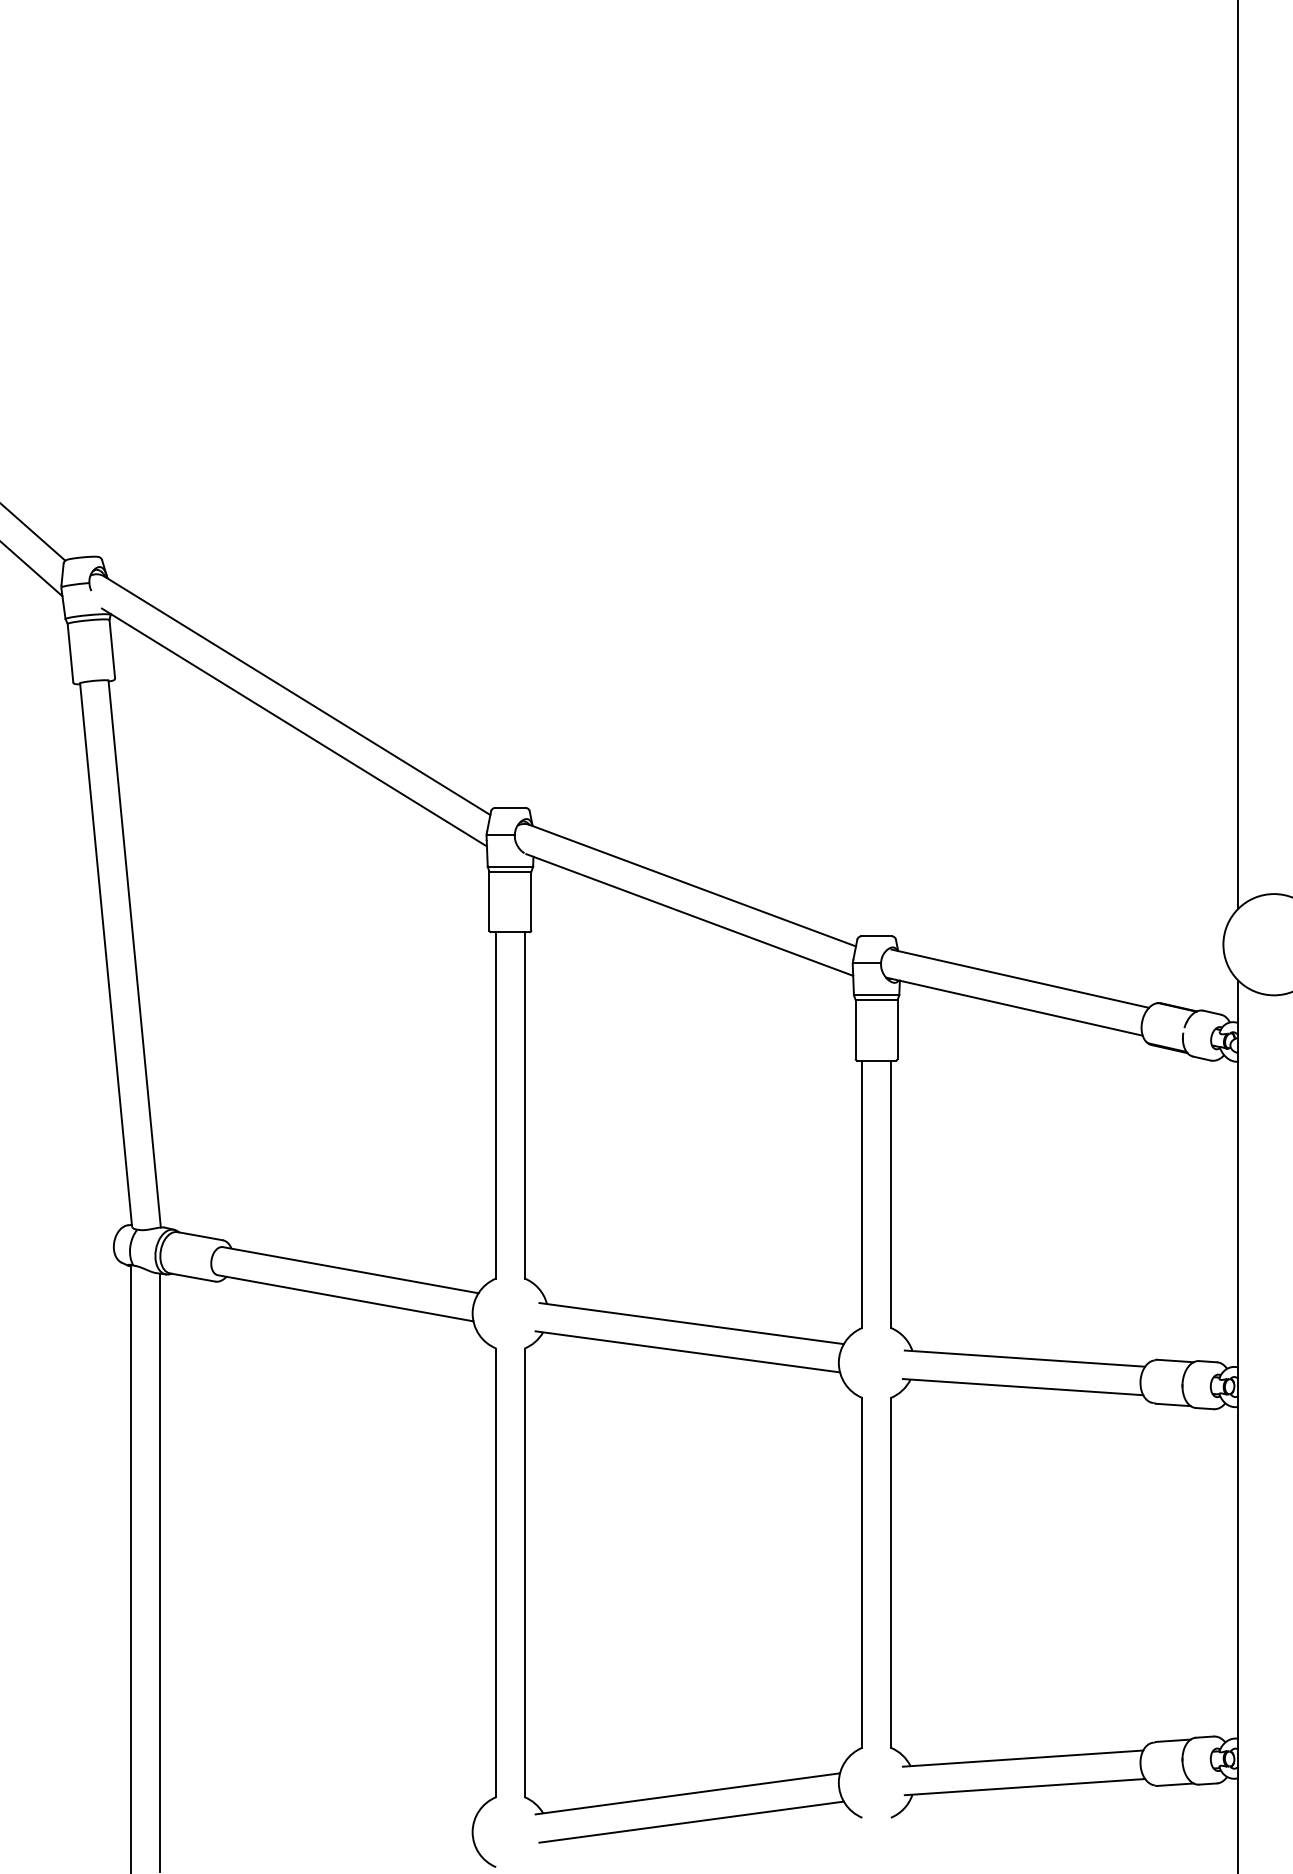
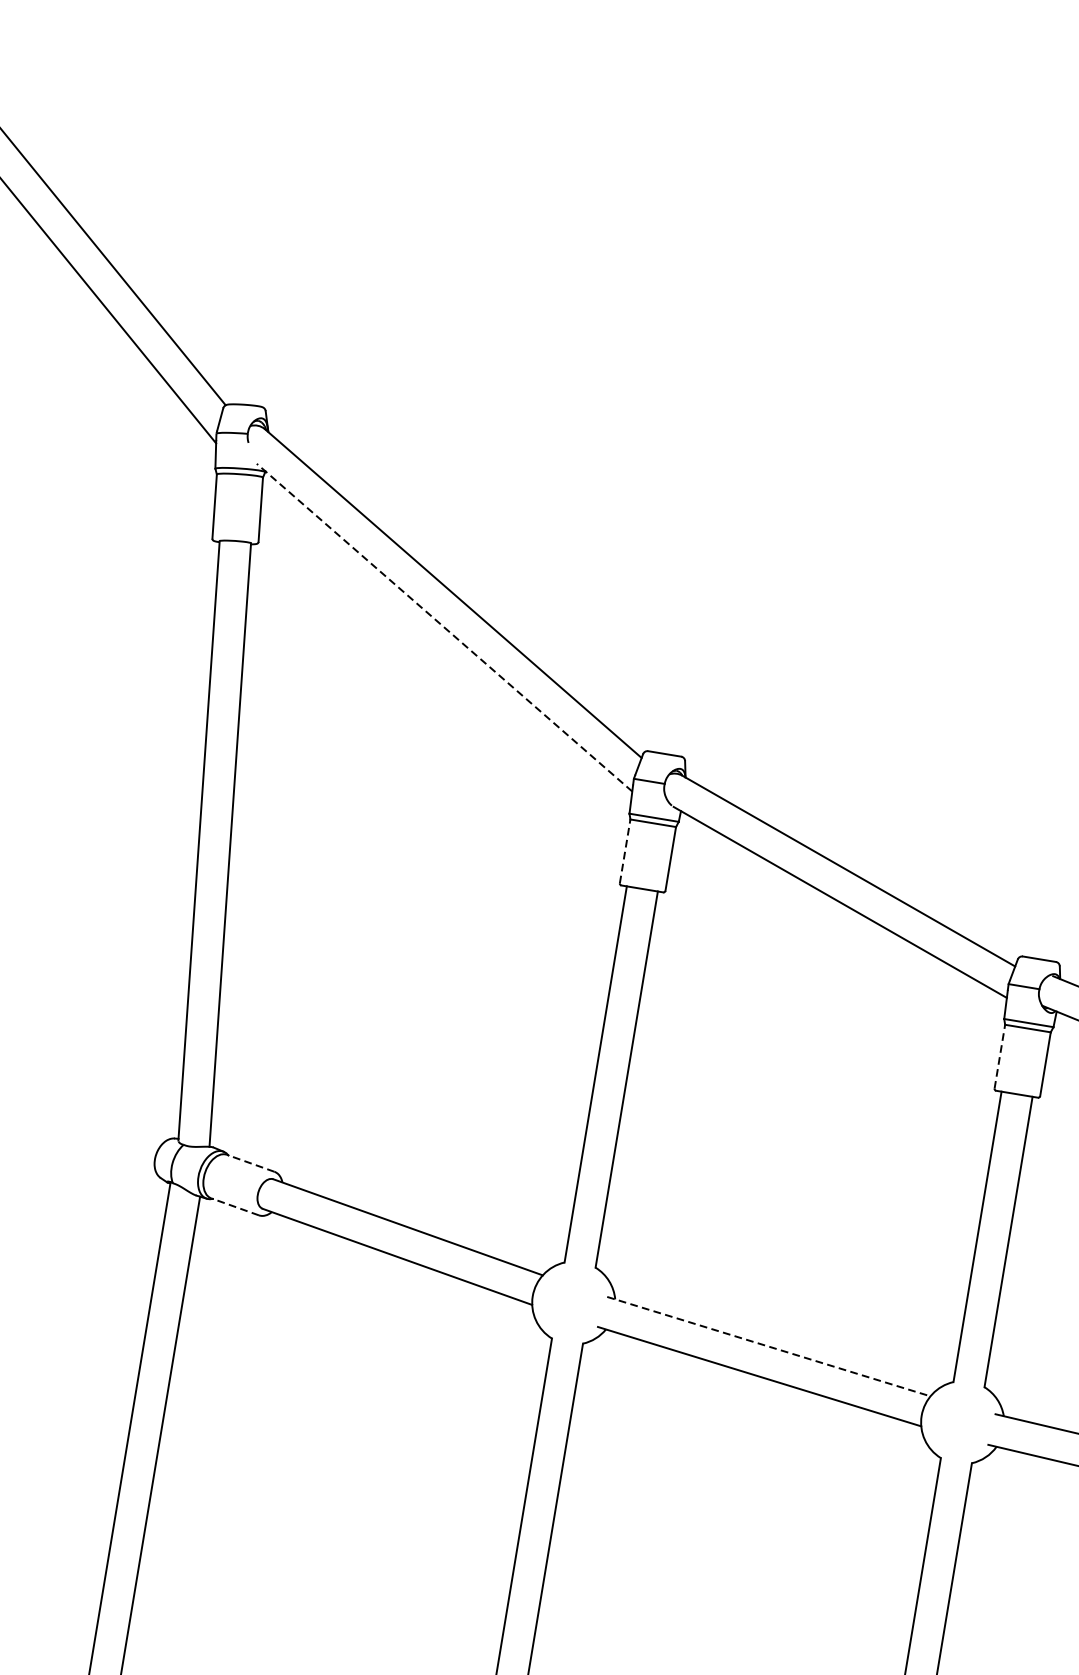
line: (294, 727) -> (444, 627), solid -> dashed
line: (489, 900) -> (625, 850), solid -> dashed
line: (855, 1029) -> (999, 1056), solid -> dashed
line: (199, 1236) -> (249, 1163), solid -> dashed
line: (192, 1277) -> (234, 1206), solid -> dashed
line: (691, 1323) -> (768, 1346), solid -> dashed

